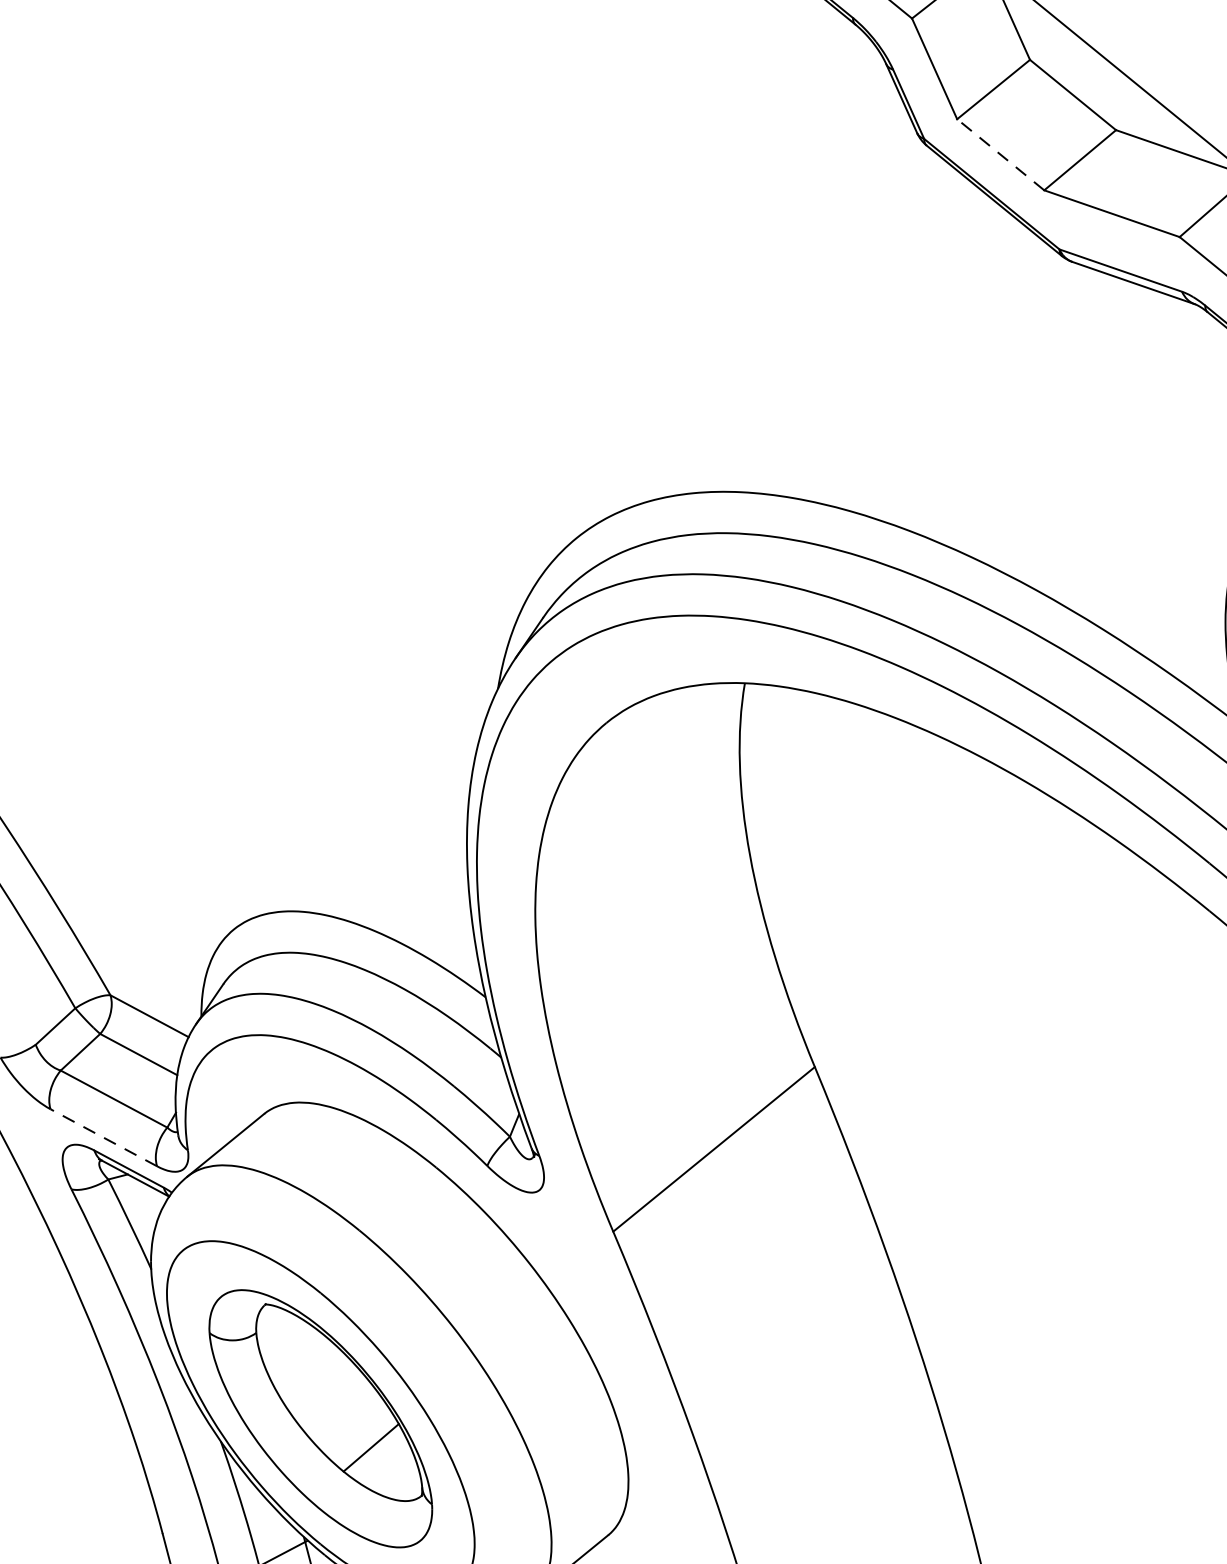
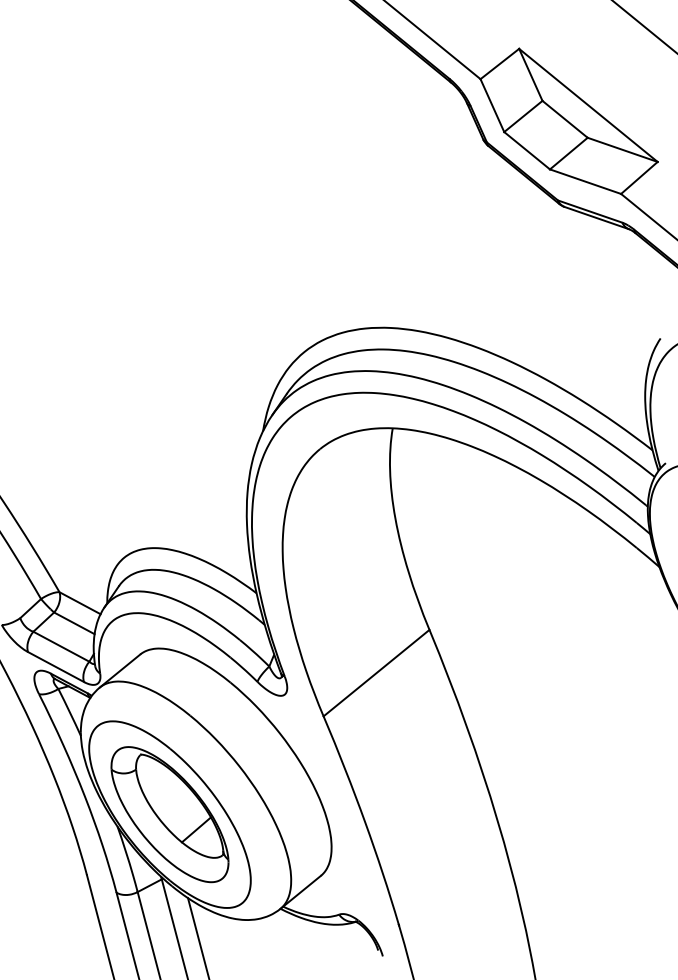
line: (1001, 154) -> (527, 150), dashed -> solid
line: (104, 1138) -> (56, 667), dashed -> solid

